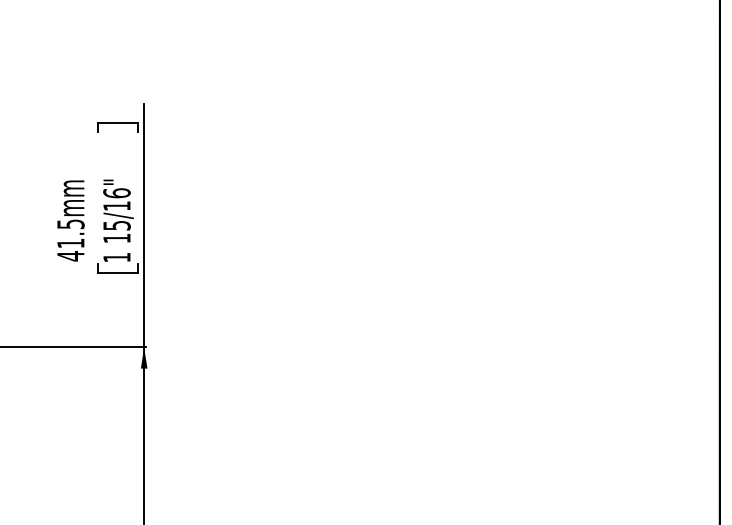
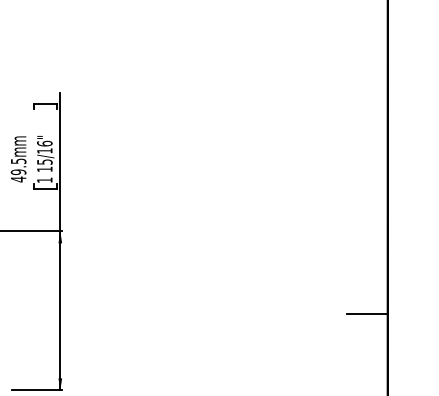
text: (70, 243) -> (18, 172), 41.5mm -> 49.5mm
line: (682, 491) -> (366, 313), added

